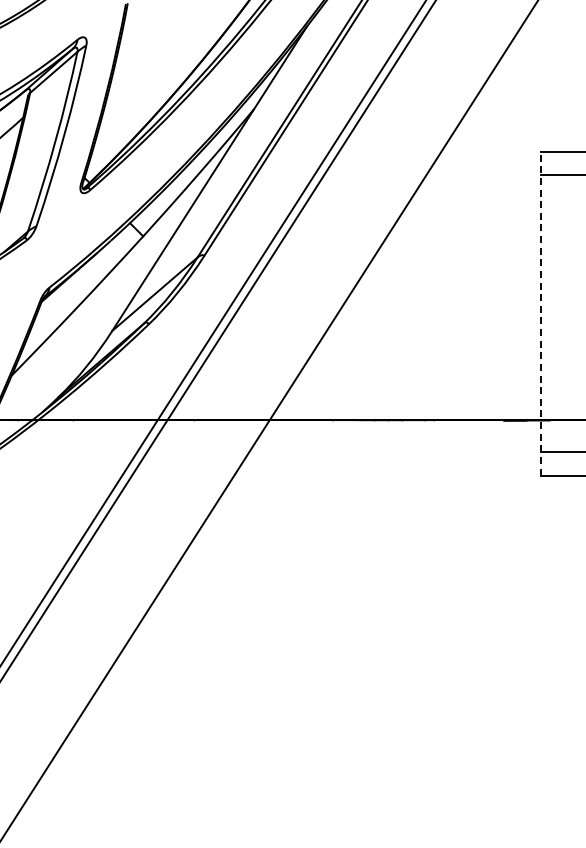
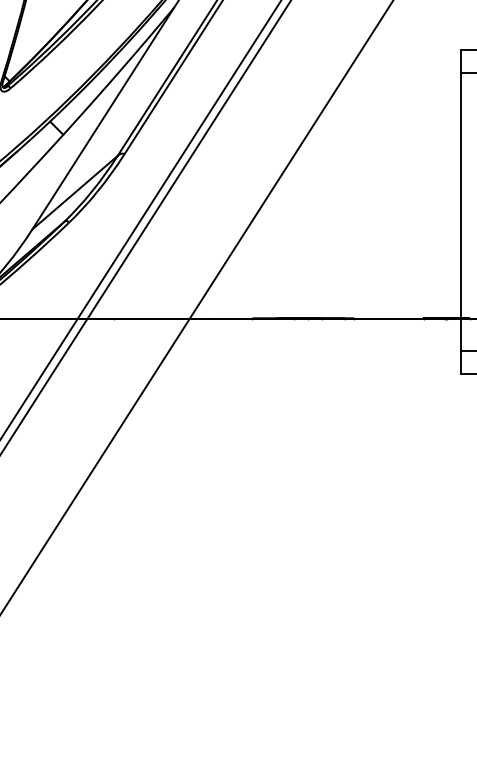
line: (540, 313) -> (460, 211), dashed -> solid

